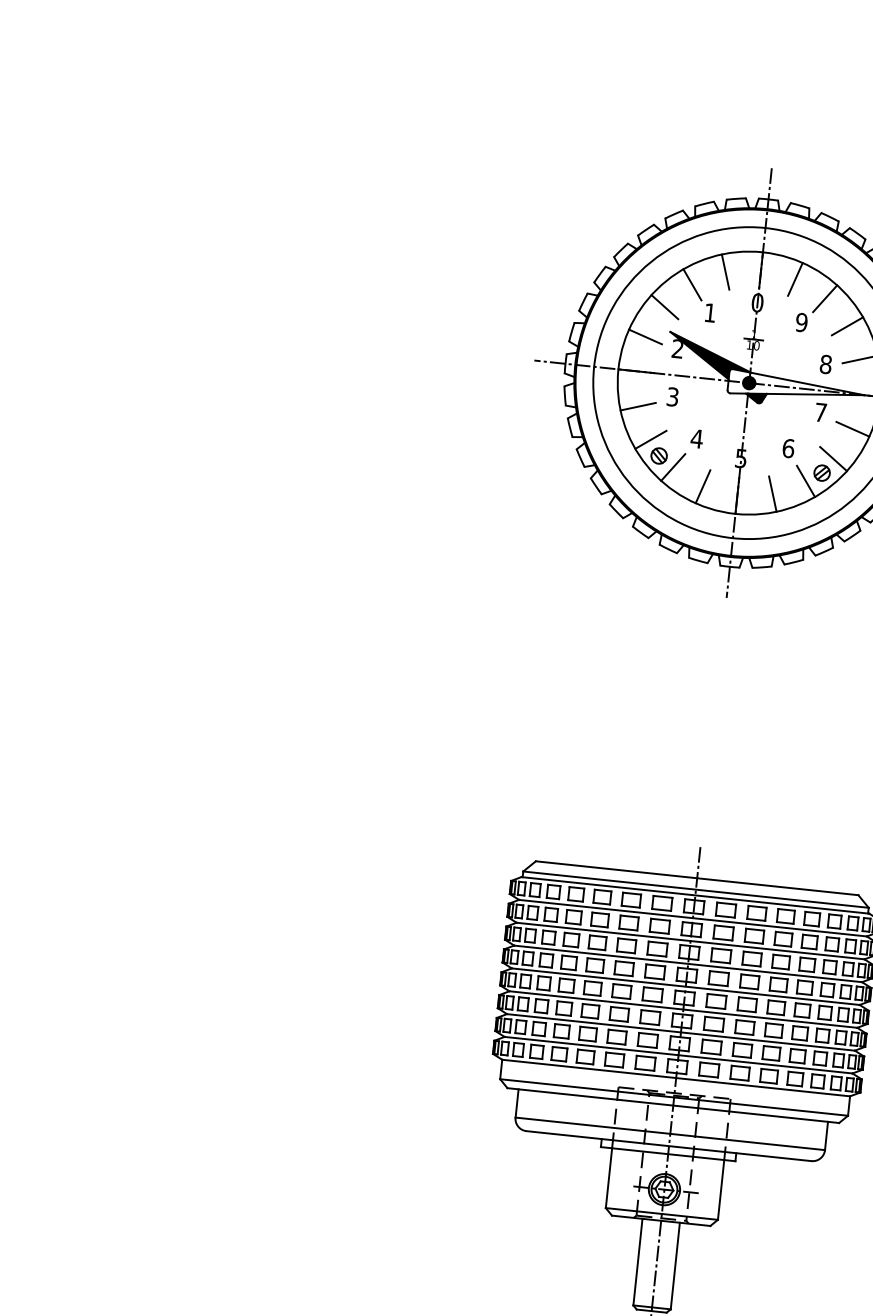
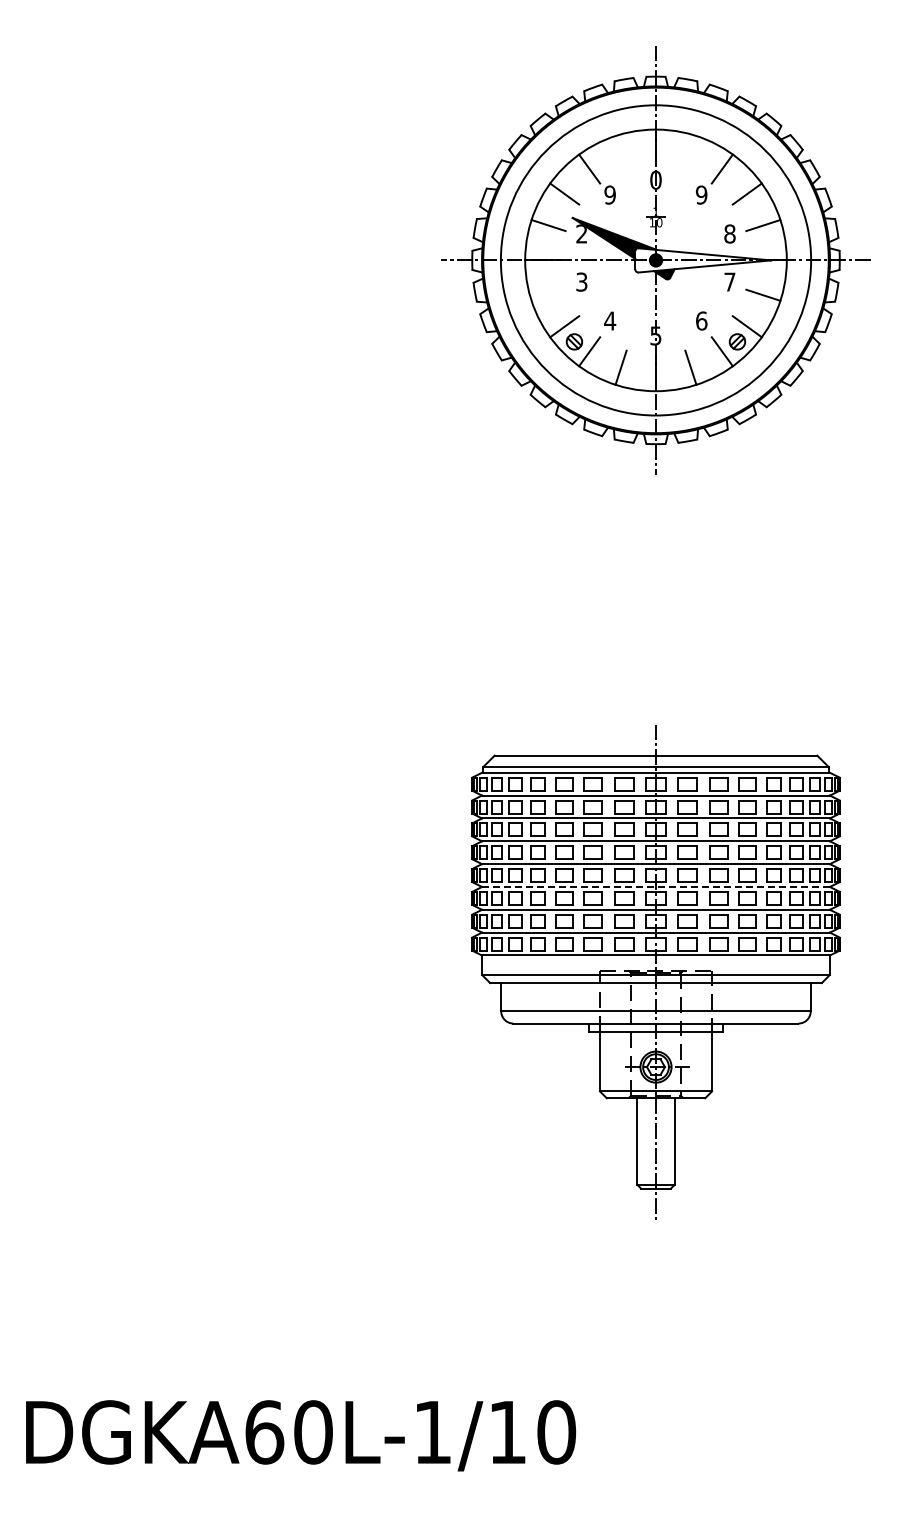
line: (724, 272) -> (620, 153), removed
line: (794, 279) -> (690, 153), removed
text: (709, 312) -> (609, 194), 1 -> 9
line: (638, 405) -> (548, 294), removed
line: (682, 1009) -> (655, 886), solid -> dashed

